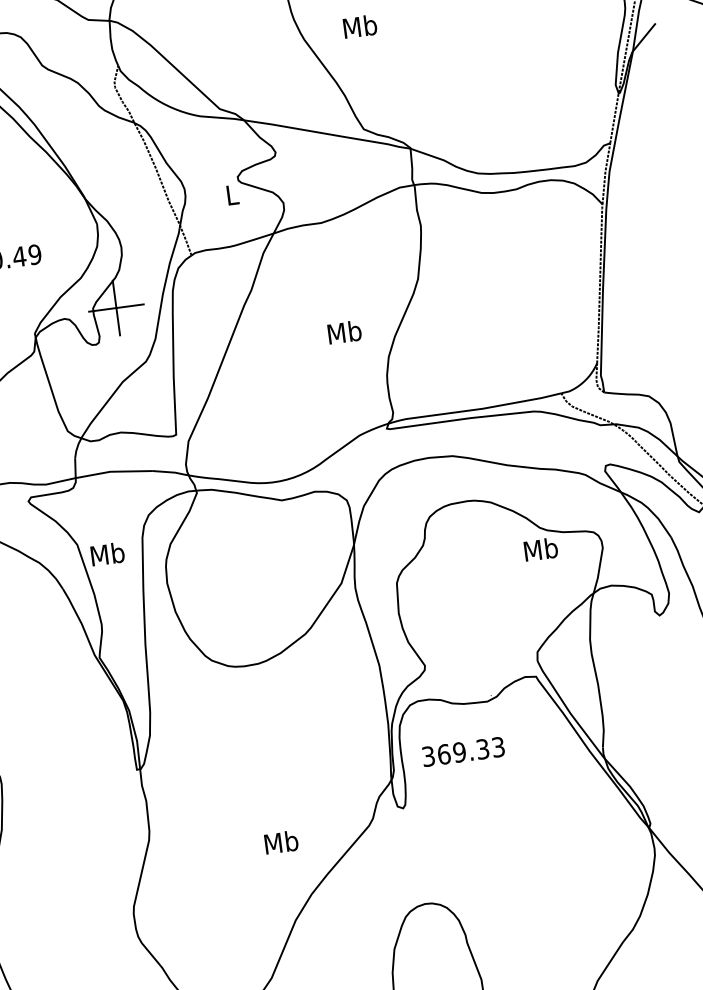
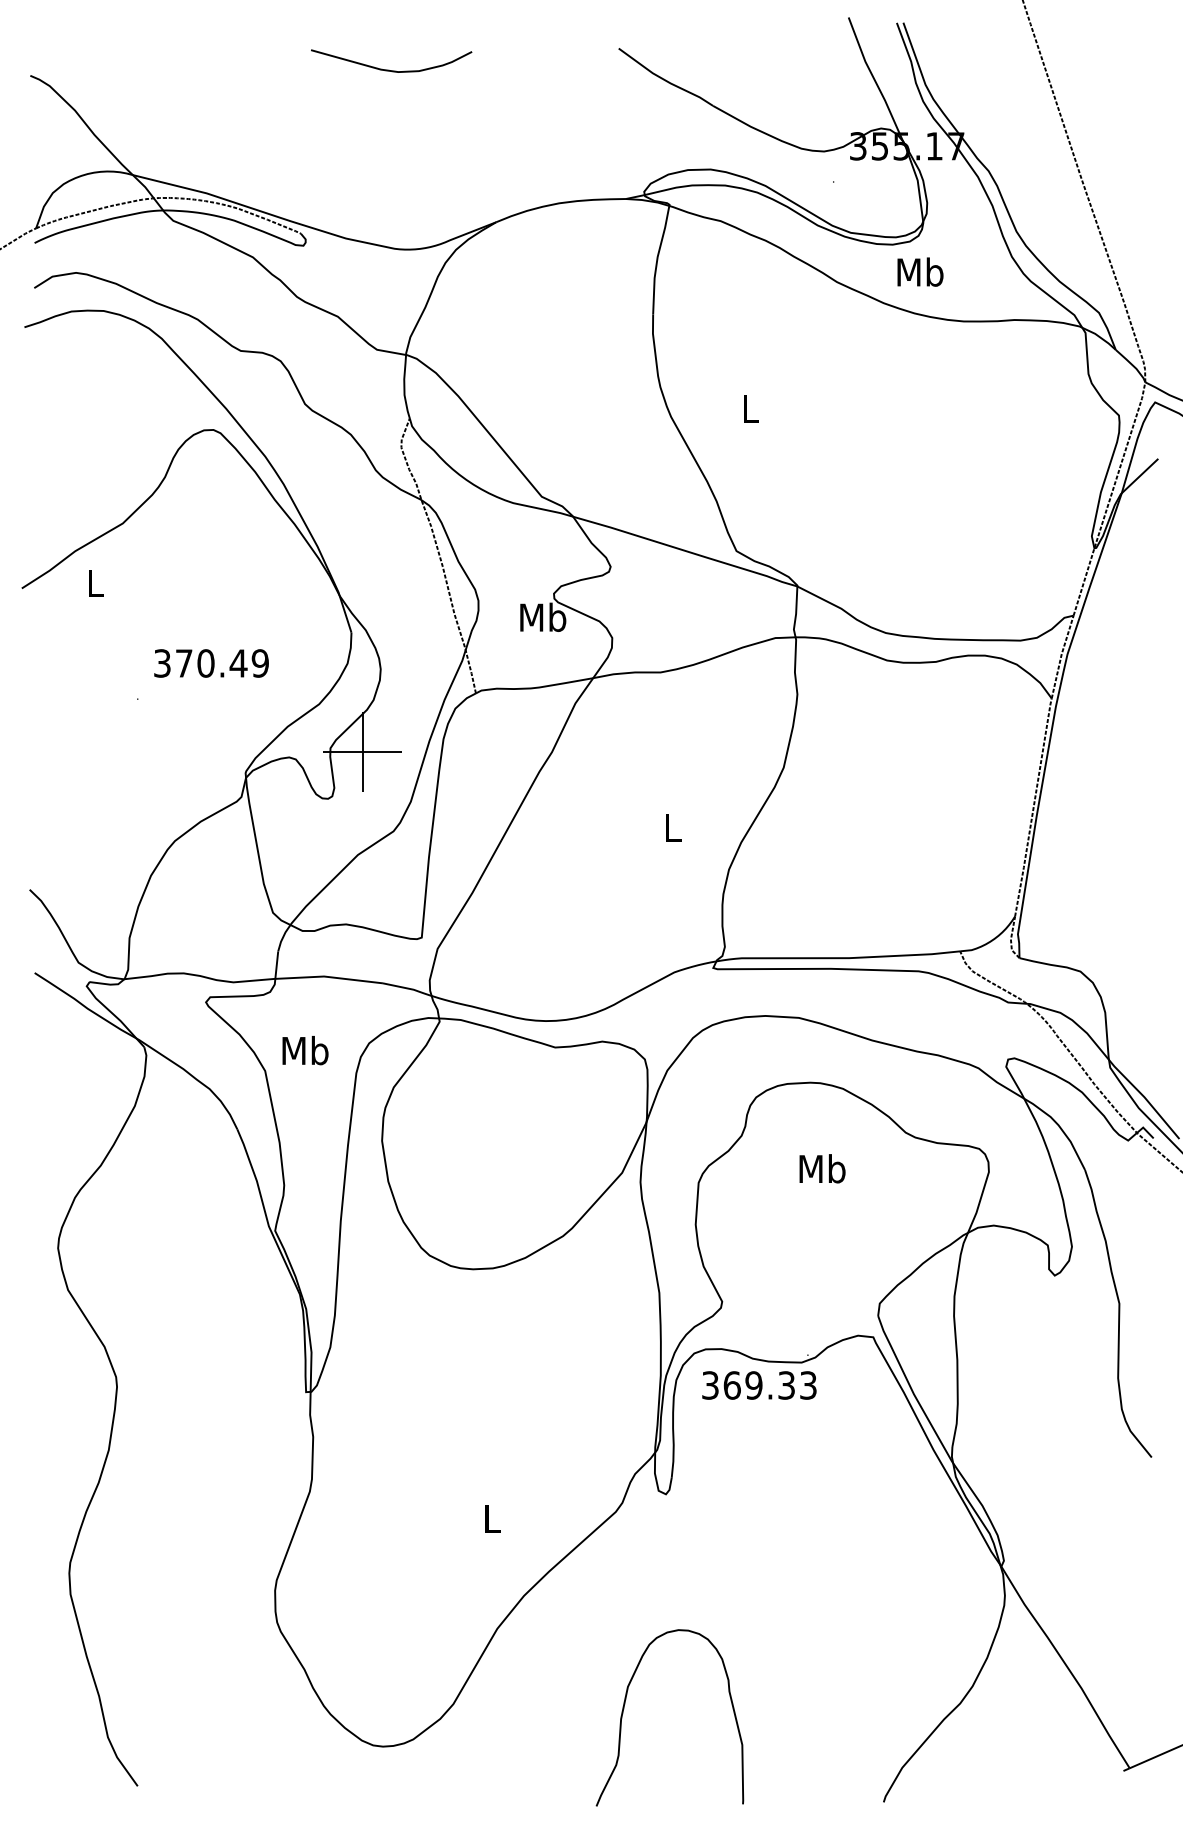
text: (360, 26) -> (750, 408), Mb -> L
text: (232, 194) -> (543, 616), L -> Mb
text: (344, 332) -> (672, 827), Mb -> L
text: (540, 549) -> (822, 1168), moved
text: (107, 554) -> (305, 1050), moved
text: (463, 751) -> (759, 1385), moved
text: (281, 842) -> (491, 1518), Mb -> L

